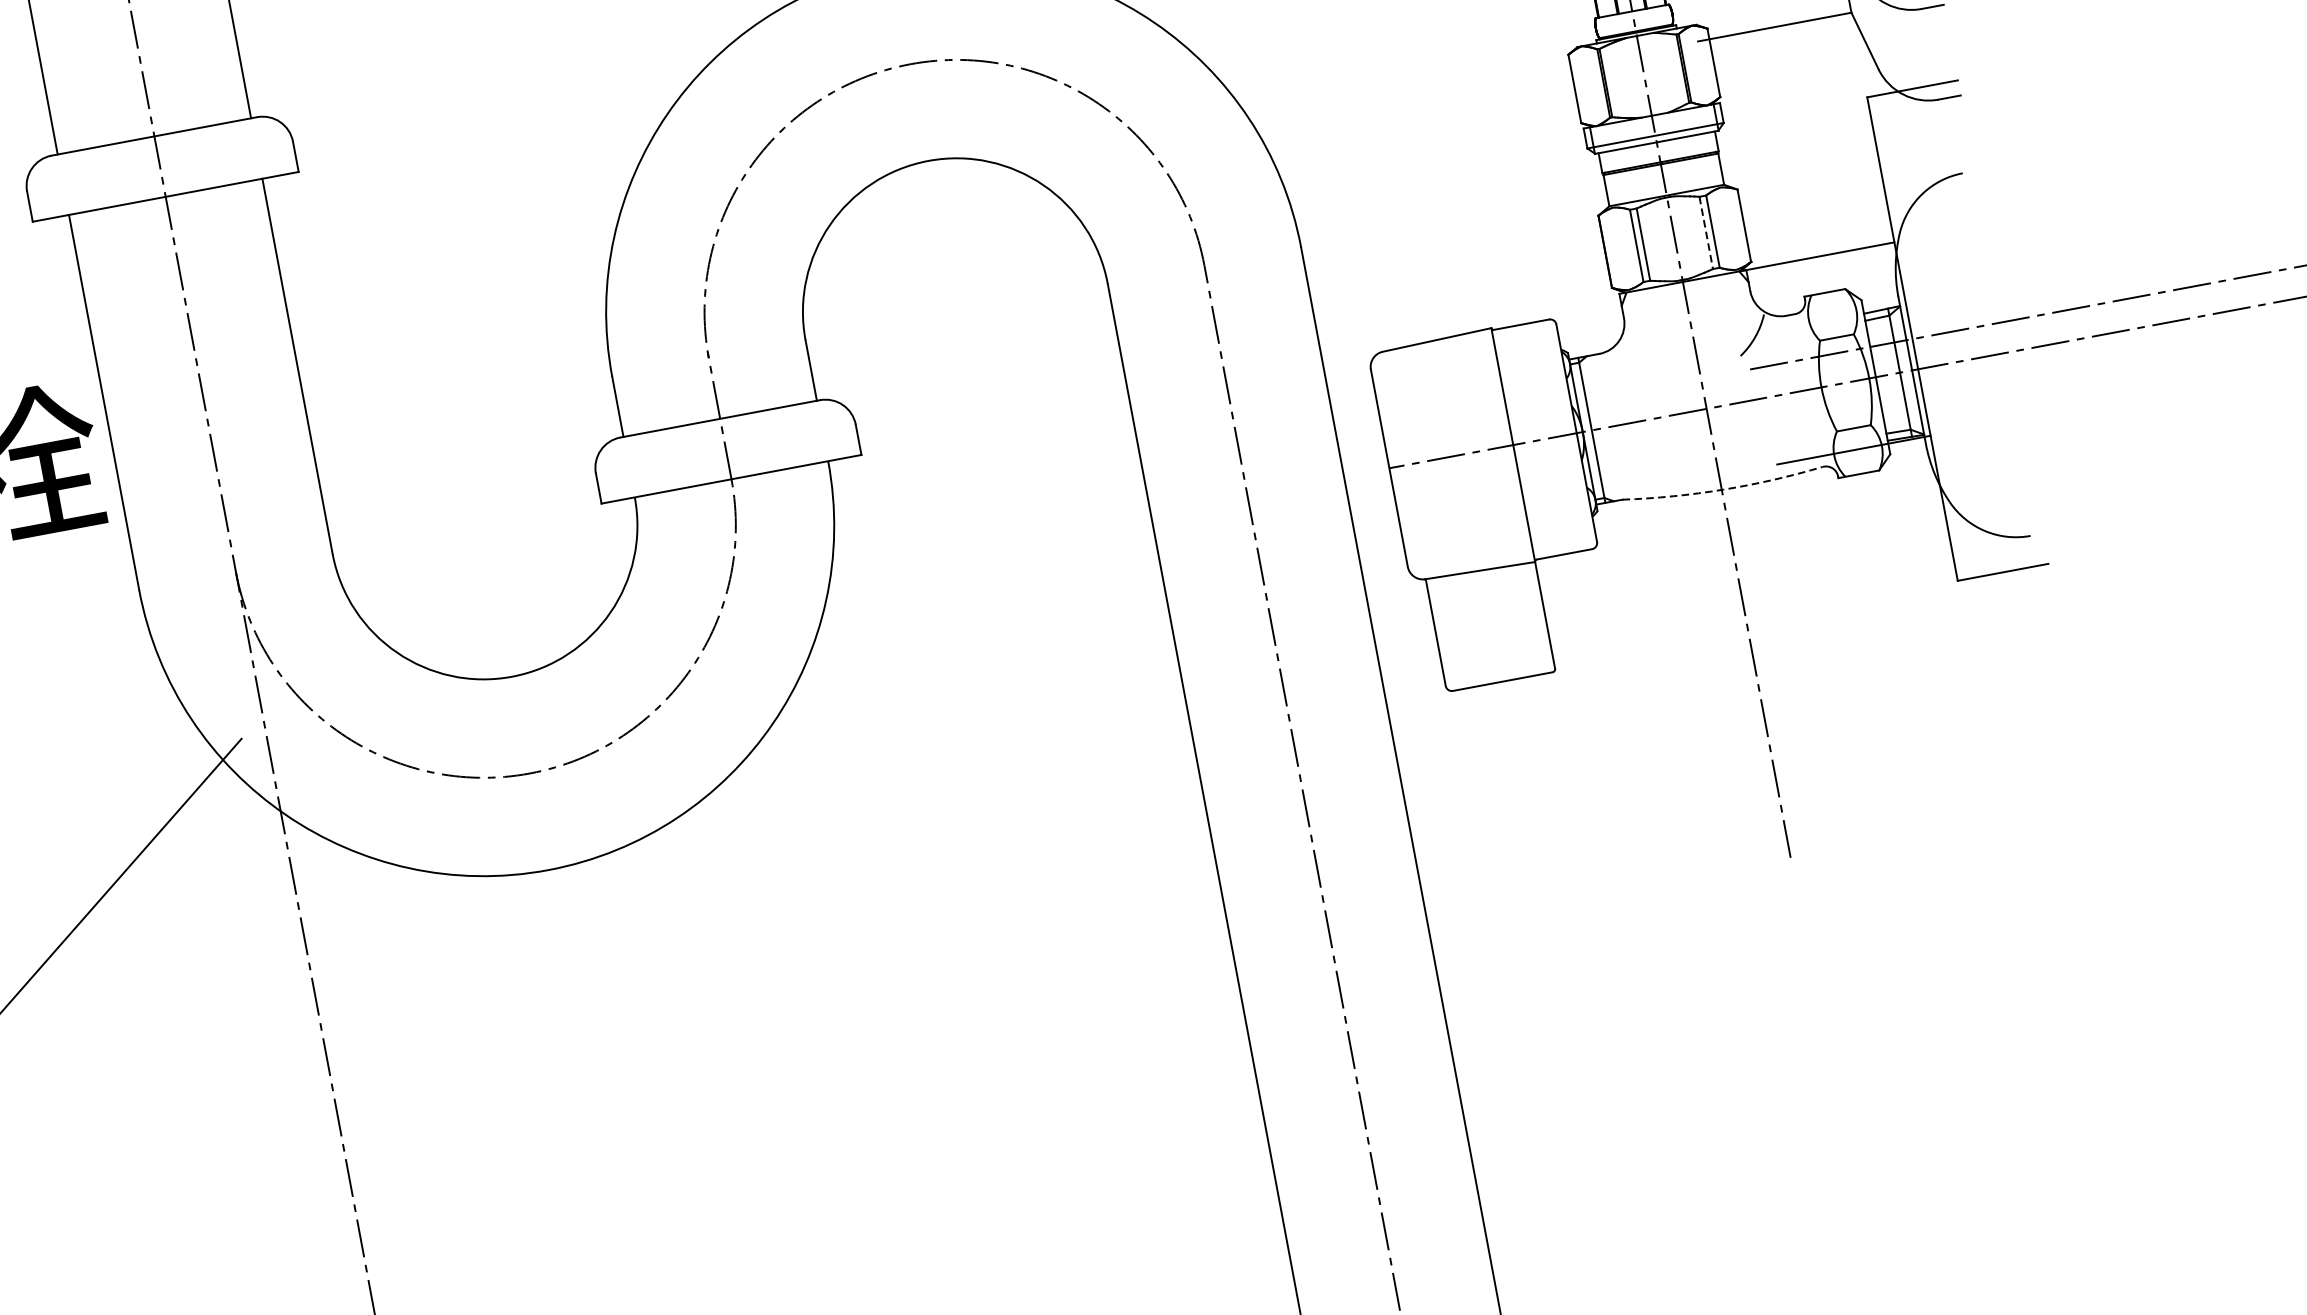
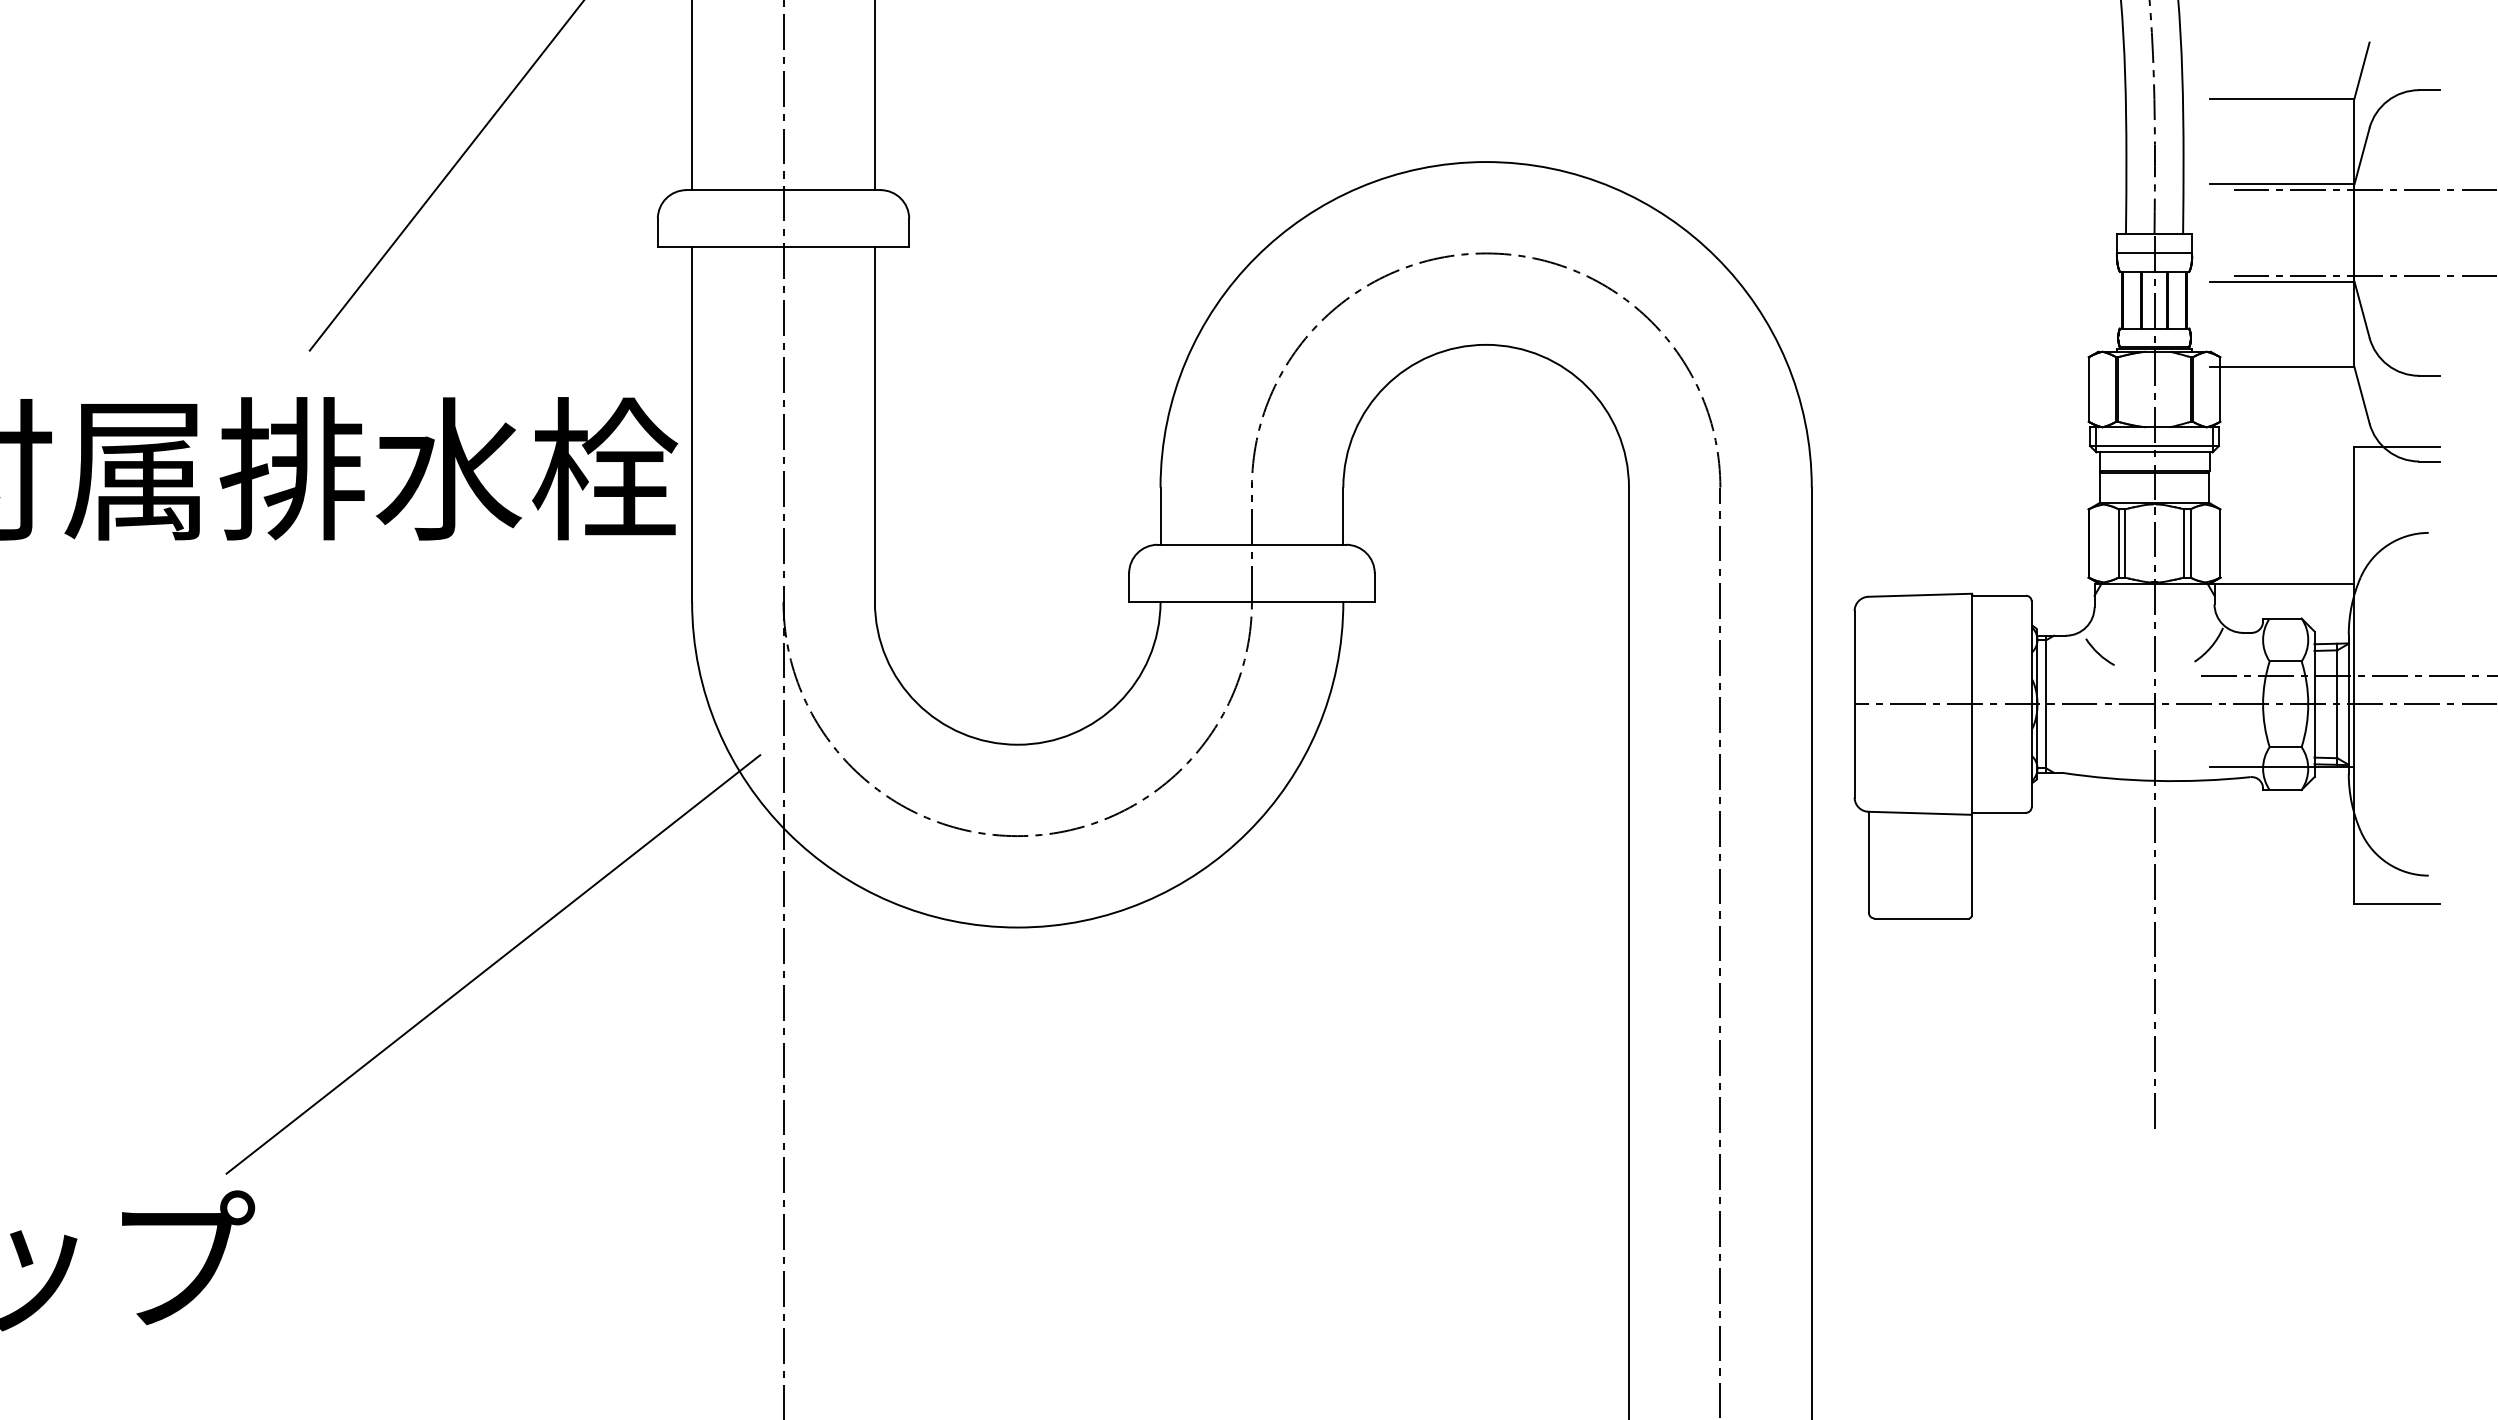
line: (1706, 233) -> (2184, 544), dashed -> solid
arc: (1637, 365) -> (2098, 652), added
arc: (1723, 489) -> (2156, 780), dashed -> solid

